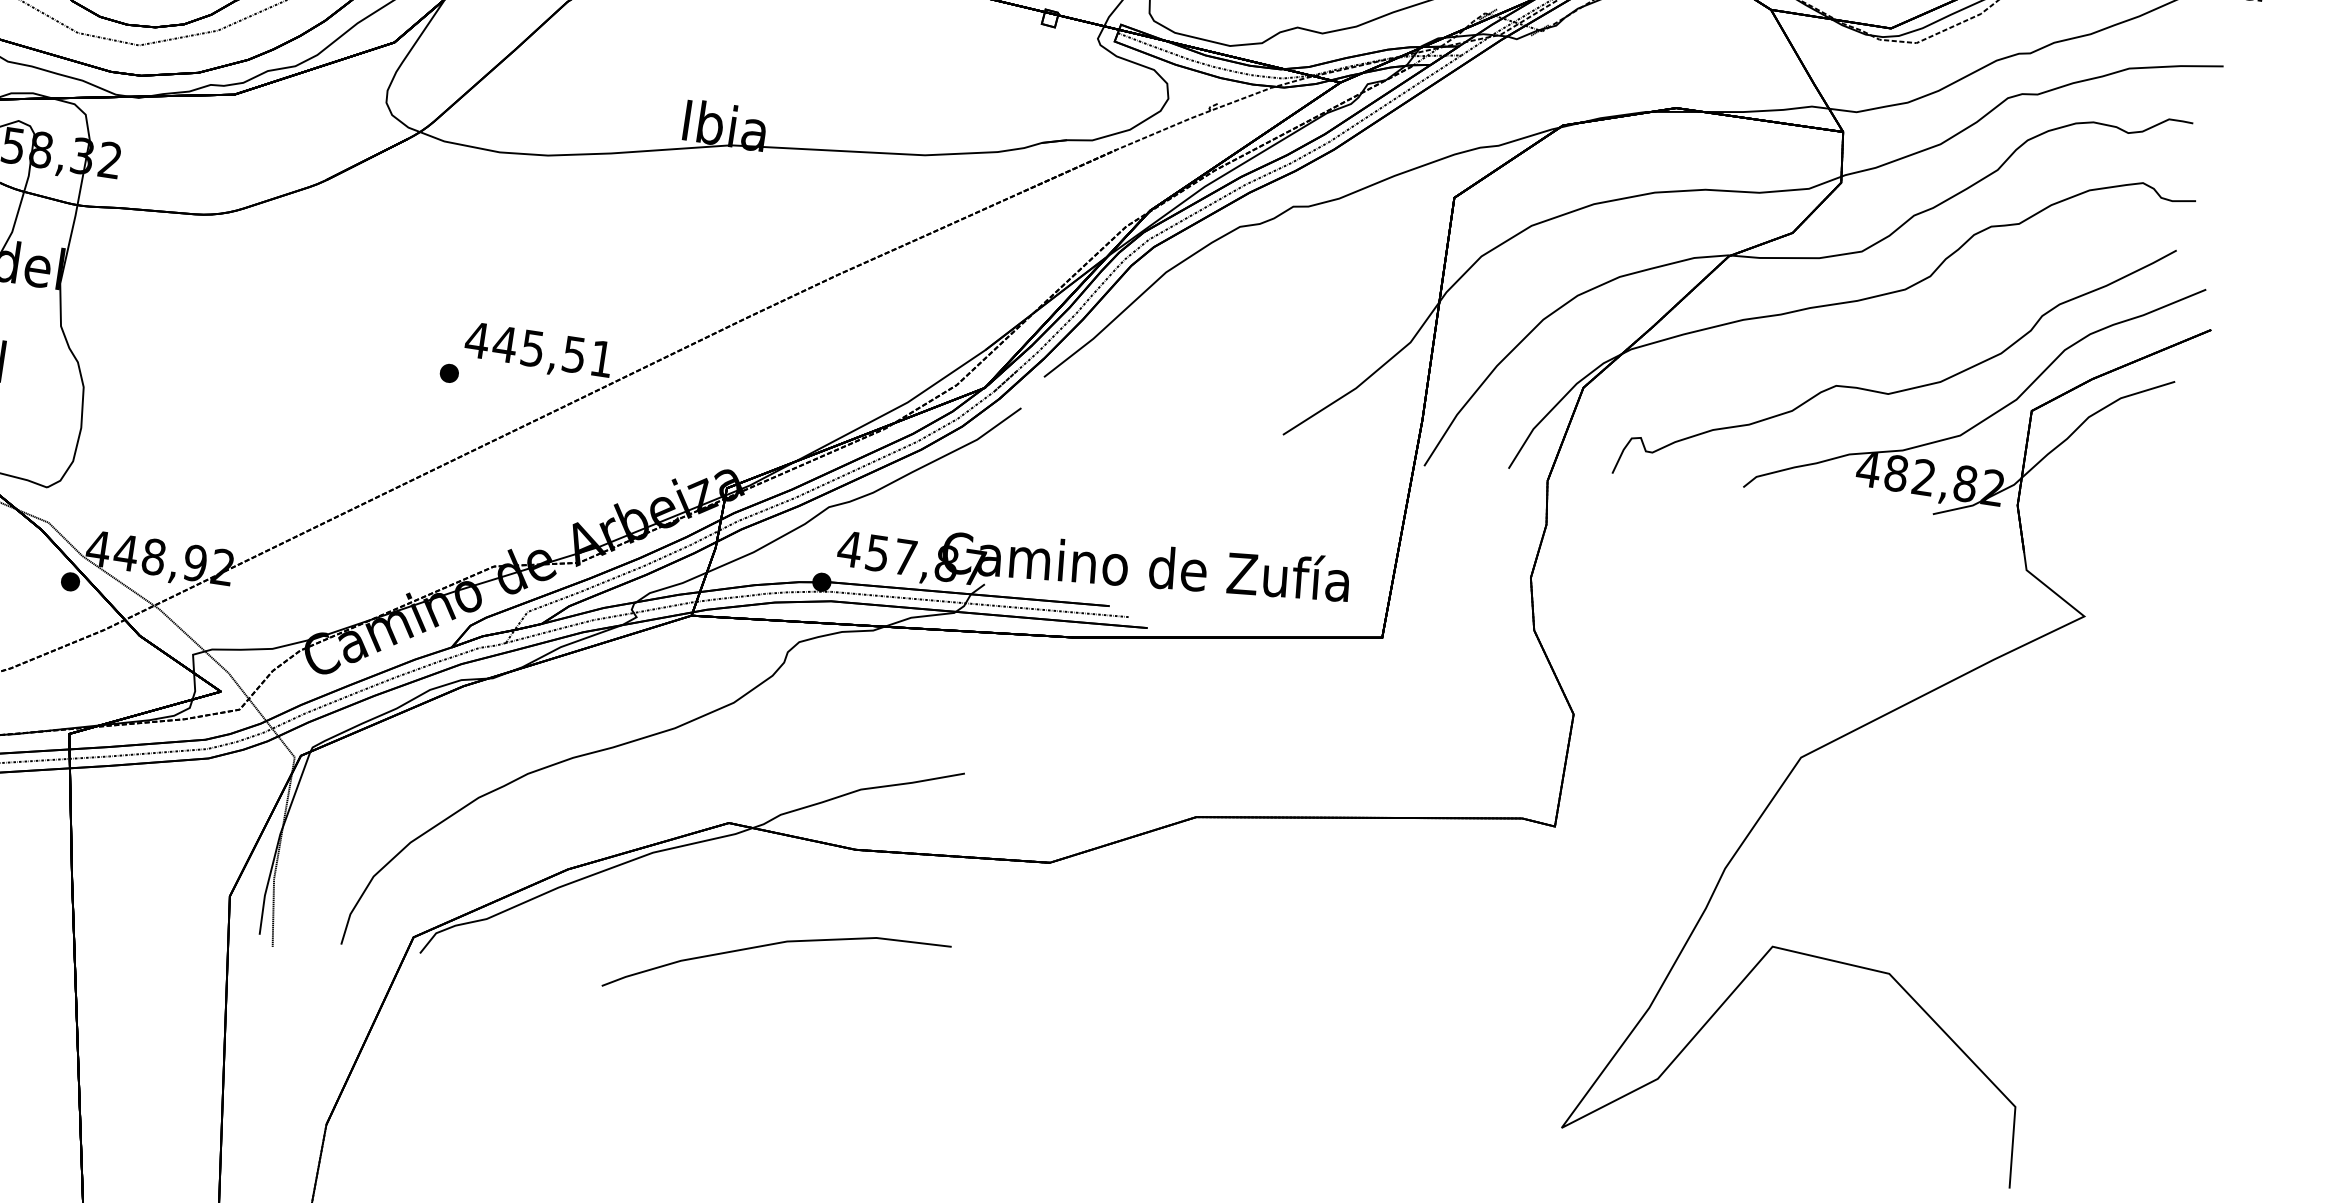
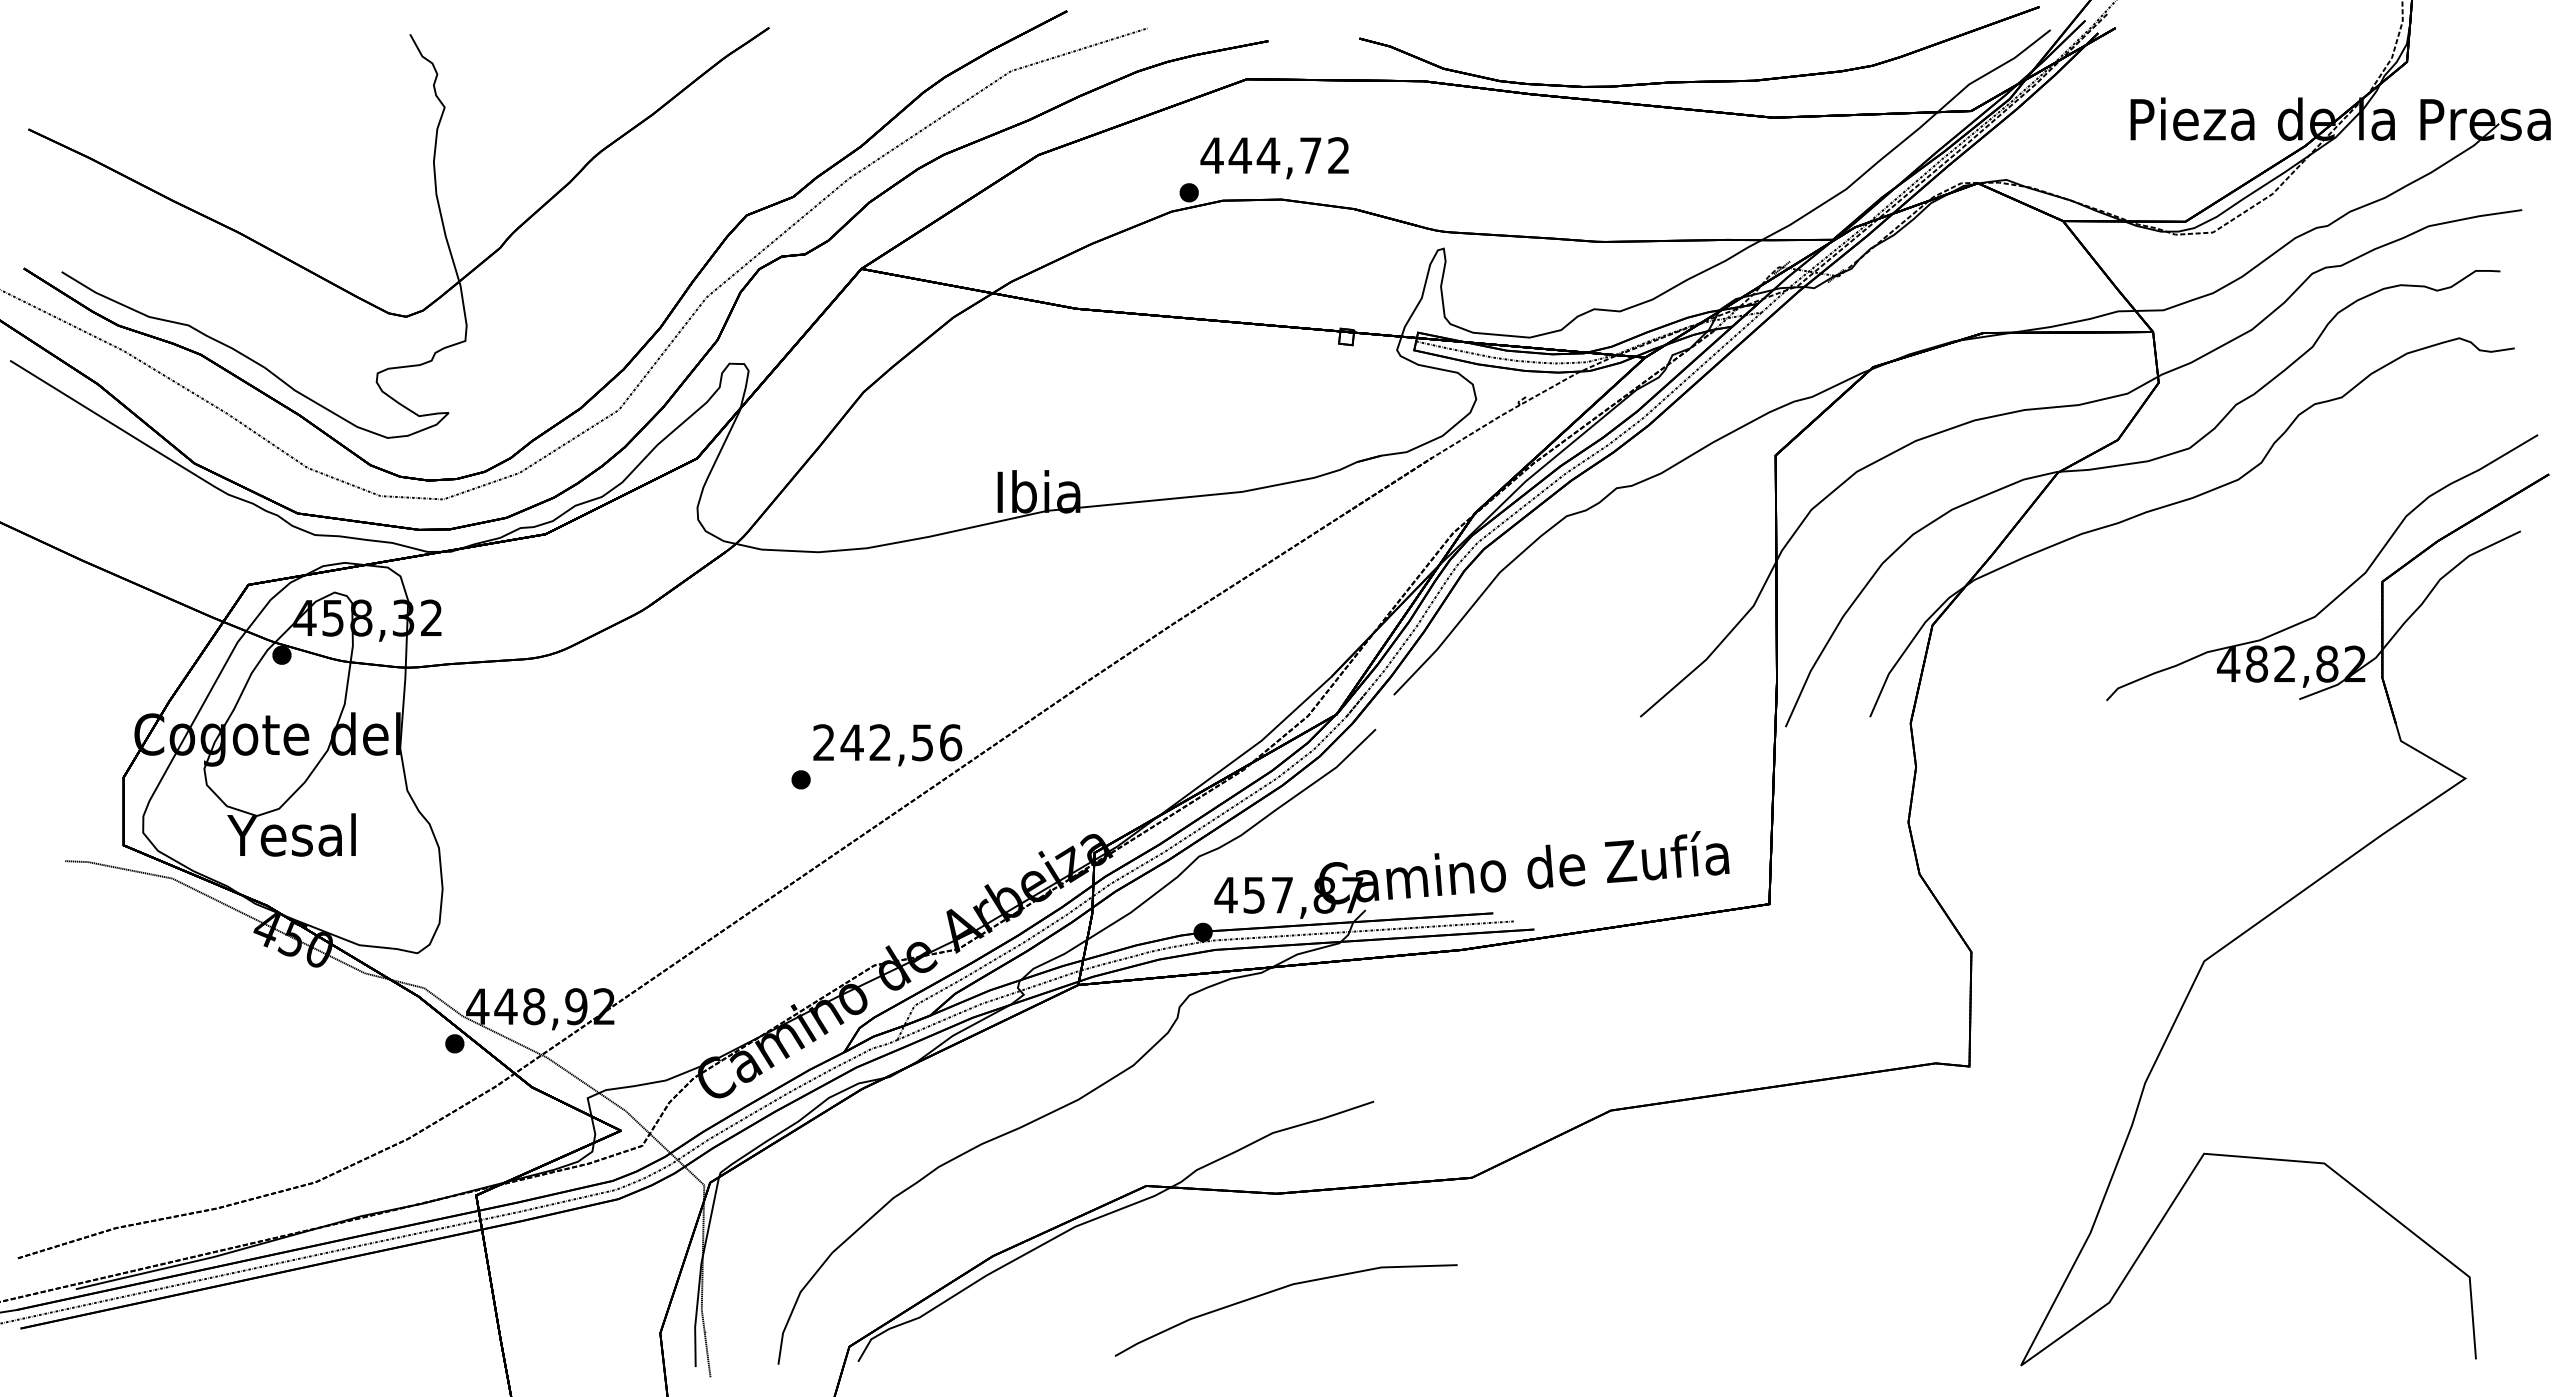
text: (539, 349) -> (887, 742), 445,51 -> 242,56
curve: (1900, 390) -> (2248, 580), removed
curve: (772, 945) -> (1278, 1290), moved

